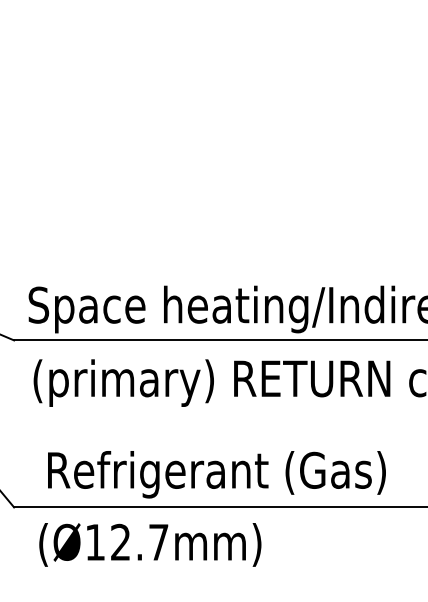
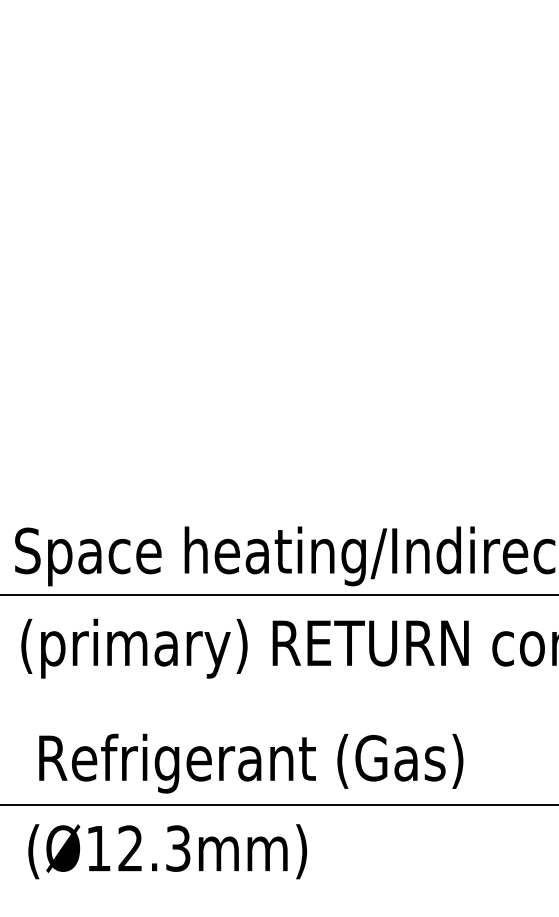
text: (158, 542) -> (178, 848), (Ø12.7mm) -> (Ø12.3mm)

